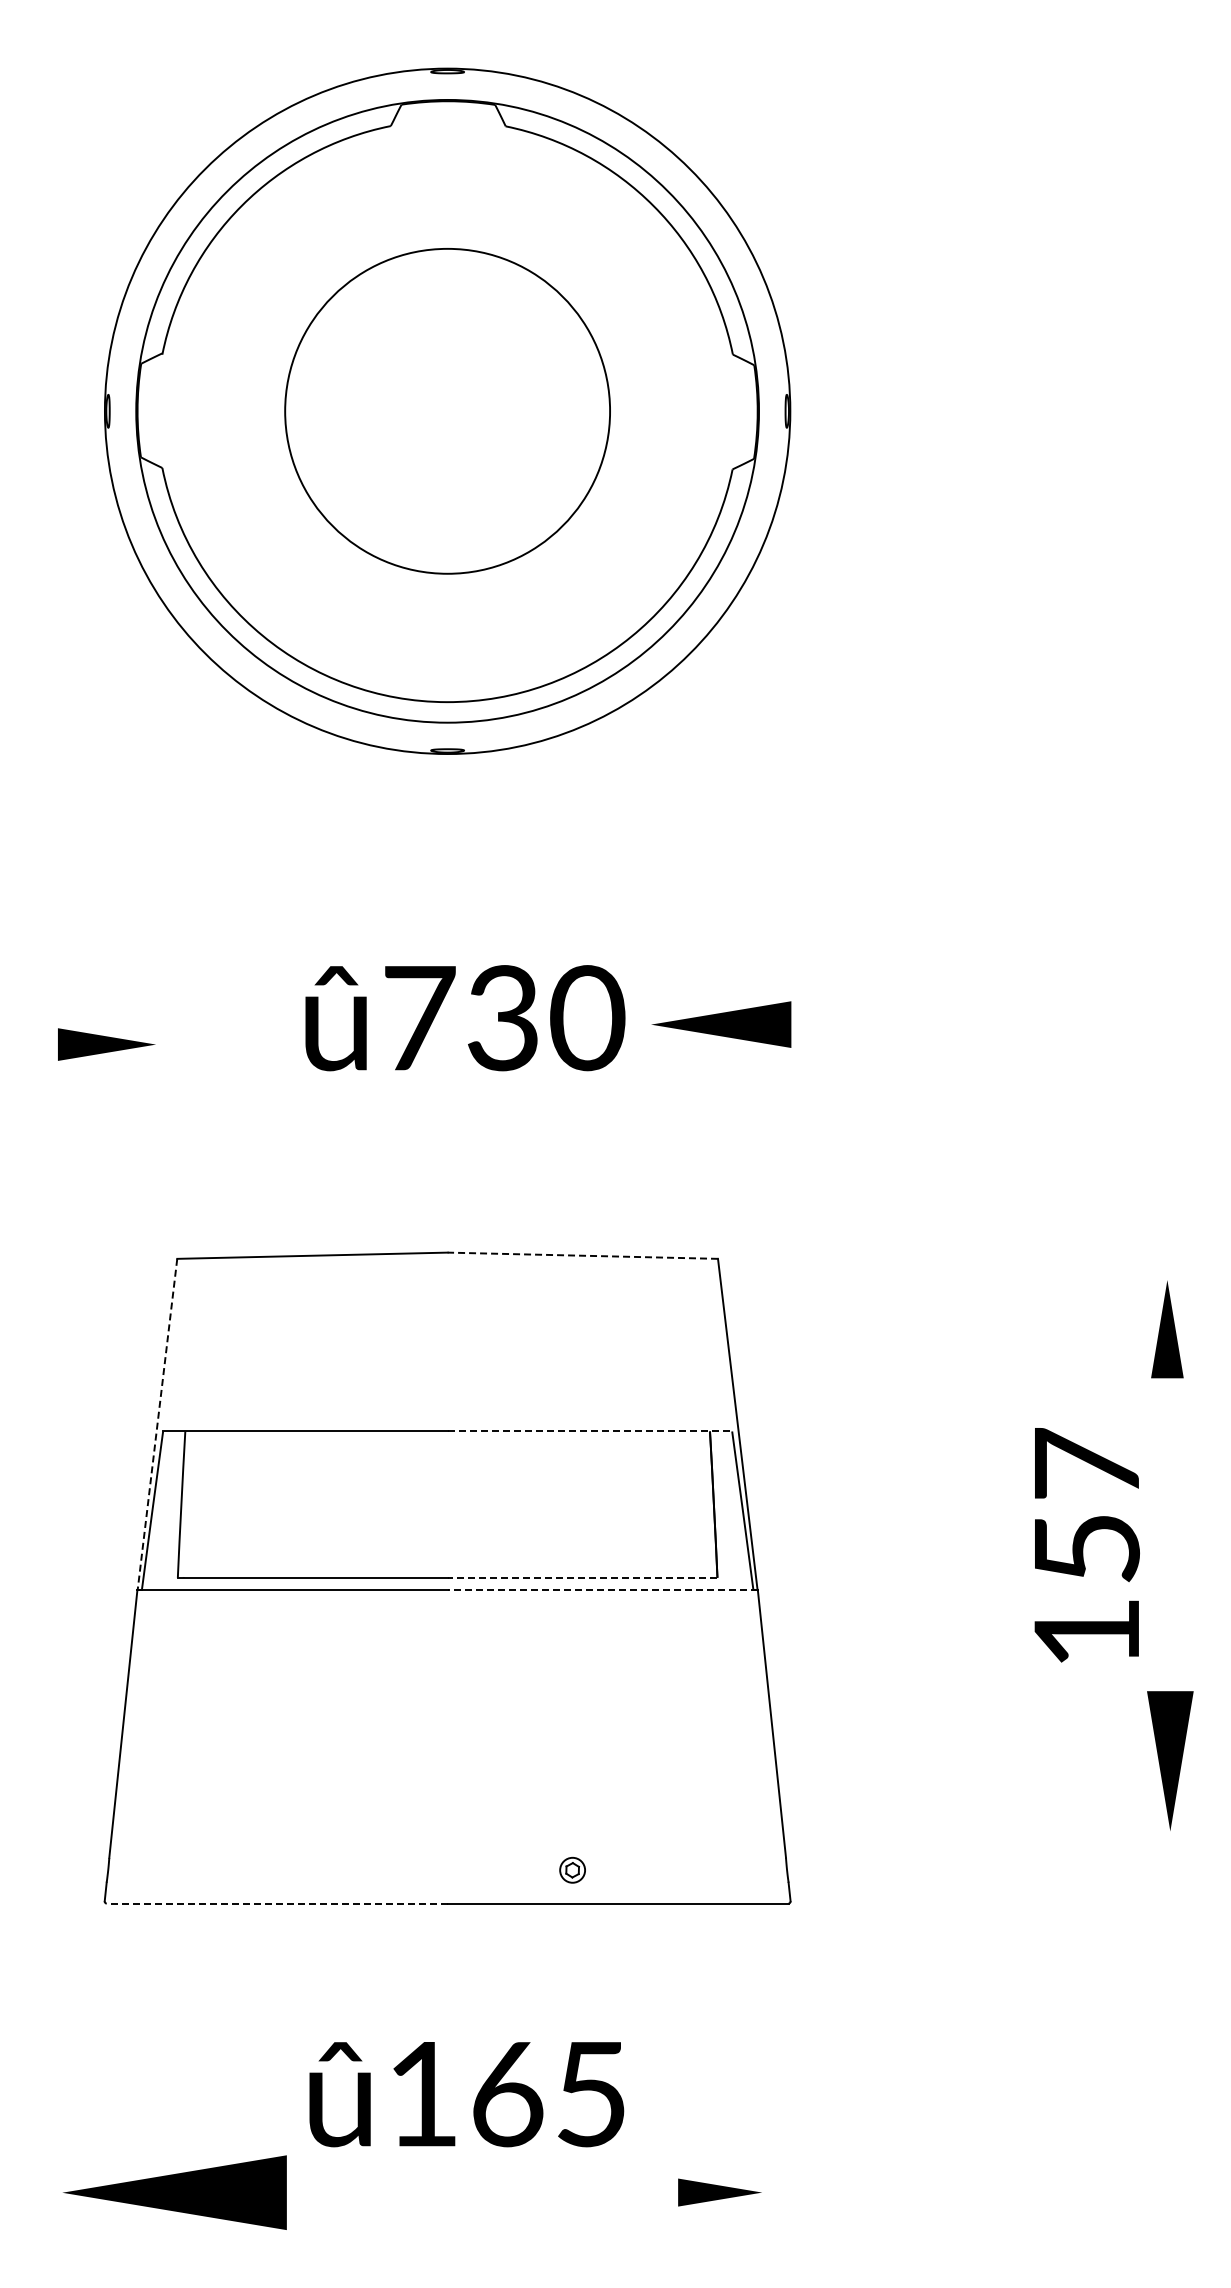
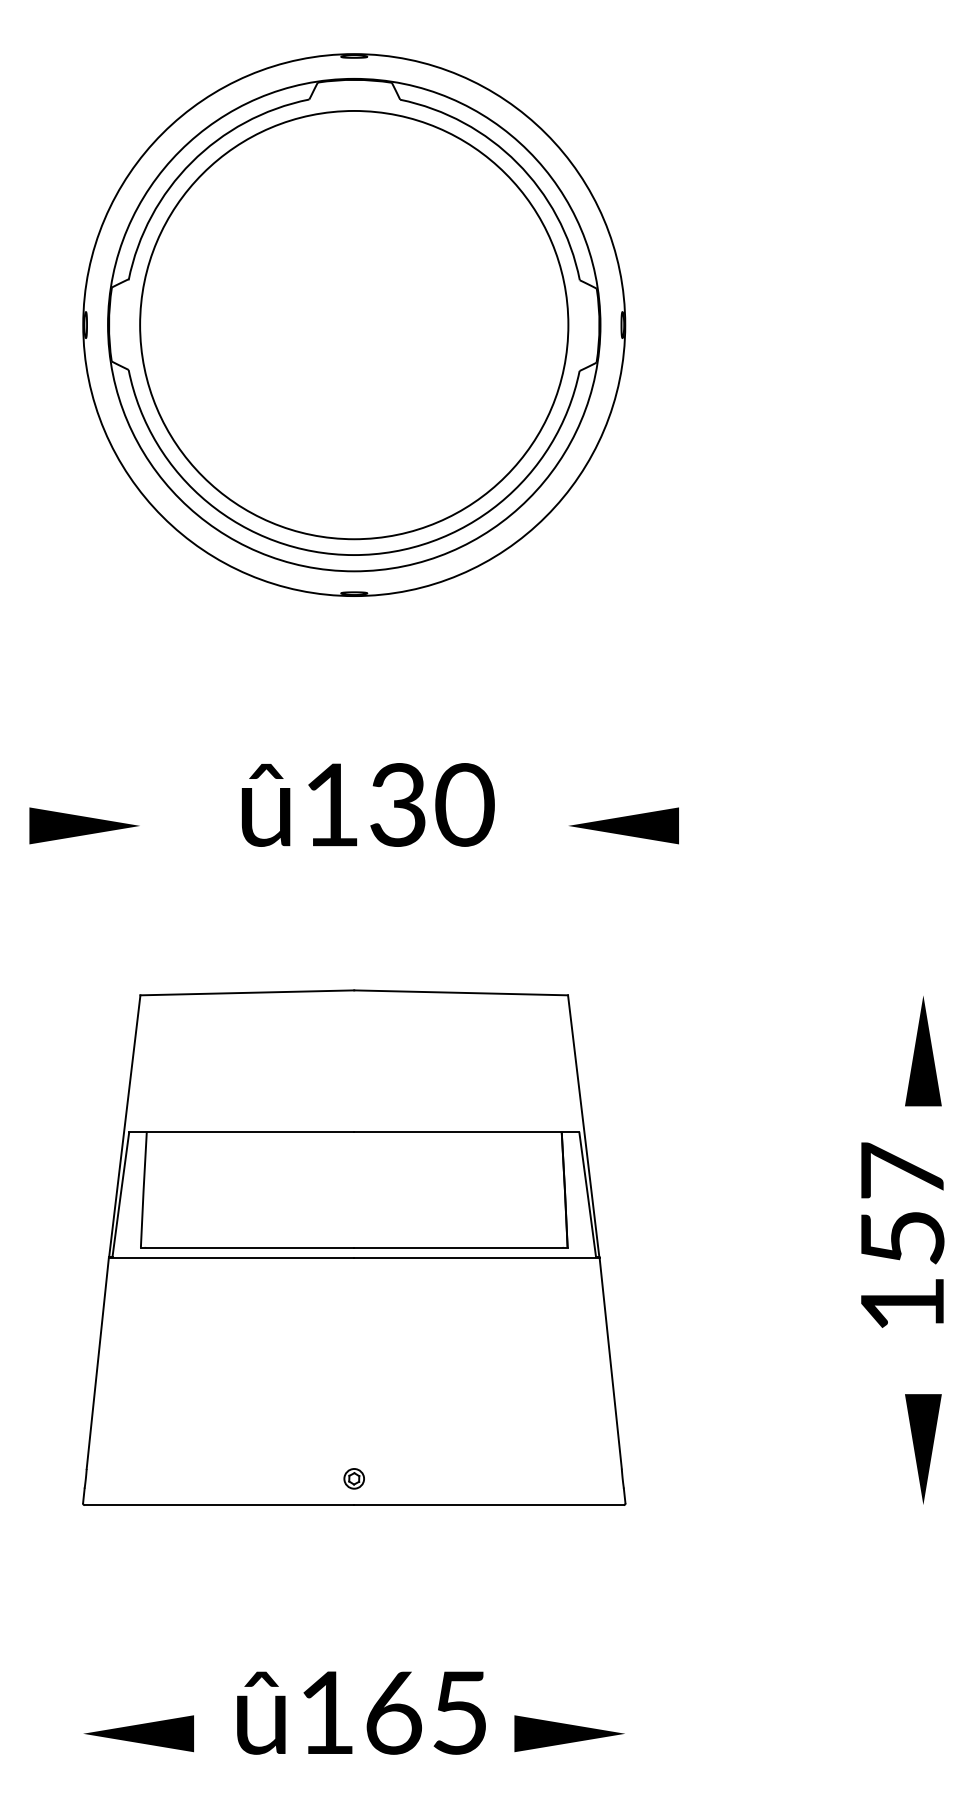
circle: (447, 411) -> (354, 325), size x1.67
text: (420, 1018) -> (332, 805), 730 -> 130
part: (721, 1024) -> (623, 825), moved
part: (106, 1044) -> (84, 825), size x1.43
line: (582, 1255) -> (460, 992), dashed -> solid
part: (1167, 1329) -> (923, 1051), size x1.43
line: (157, 1424) -> (124, 1126), dashed -> solid
line: (590, 1431) -> (467, 1131), dashed -> solid
text: (1086, 1545) -> (902, 1235), moved
line: (582, 1577) -> (460, 1247), dashed -> solid
line: (602, 1590) -> (476, 1257), dashed -> solid
part: (1170, 1760) -> (923, 1448), moved
part: (572, 1869) -> (354, 1478), moved
line: (276, 1903) -> (218, 1505), dashed -> solid
text: (466, 2094) -> (361, 1713), moved
part: (175, 2192) -> (139, 1733), size x0.62
part: (719, 2192) -> (569, 1733), size x1.67

